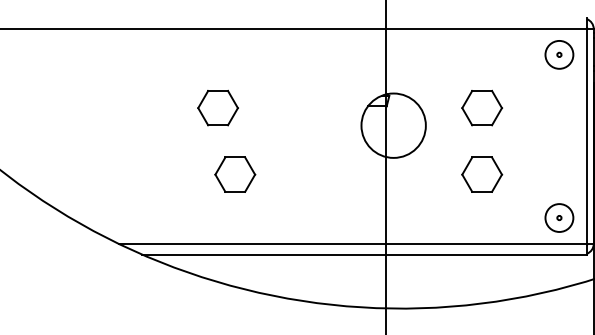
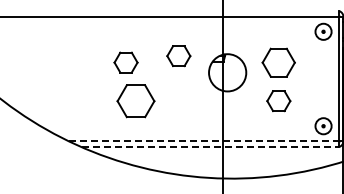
part: (308, 97) -> (178, 56), added
part: (481, 107) -> (278, 62), size x1.4
part: (234, 173) -> (135, 100), size x1.6
line: (353, 244) -> (204, 141), solid -> dashed
line: (364, 254) -> (210, 147), solid -> dashed

